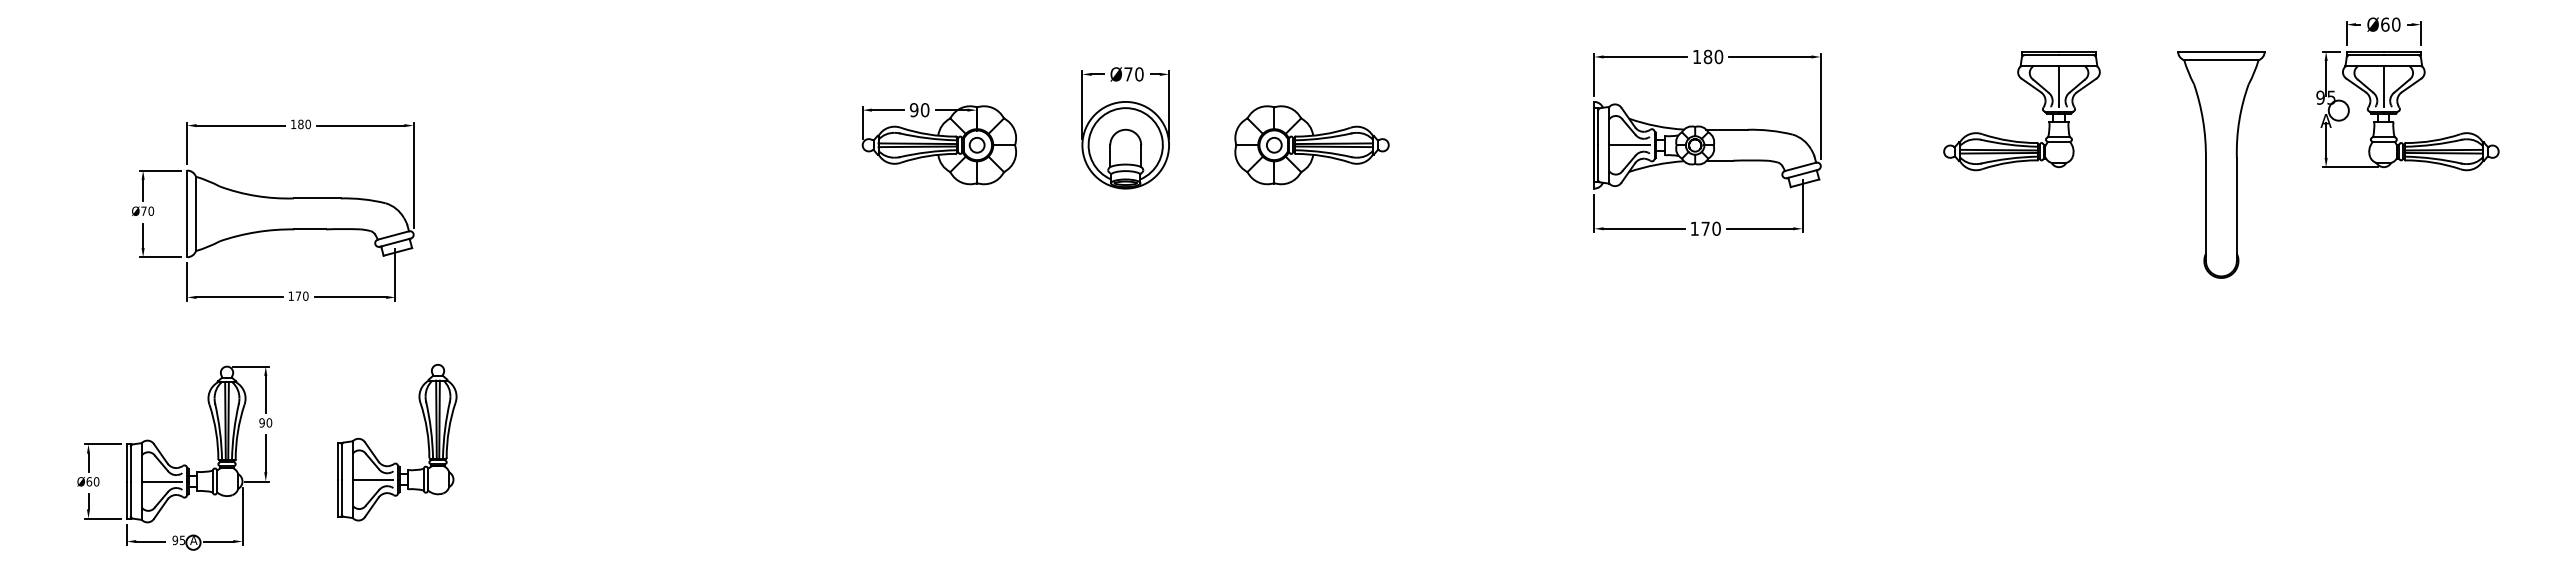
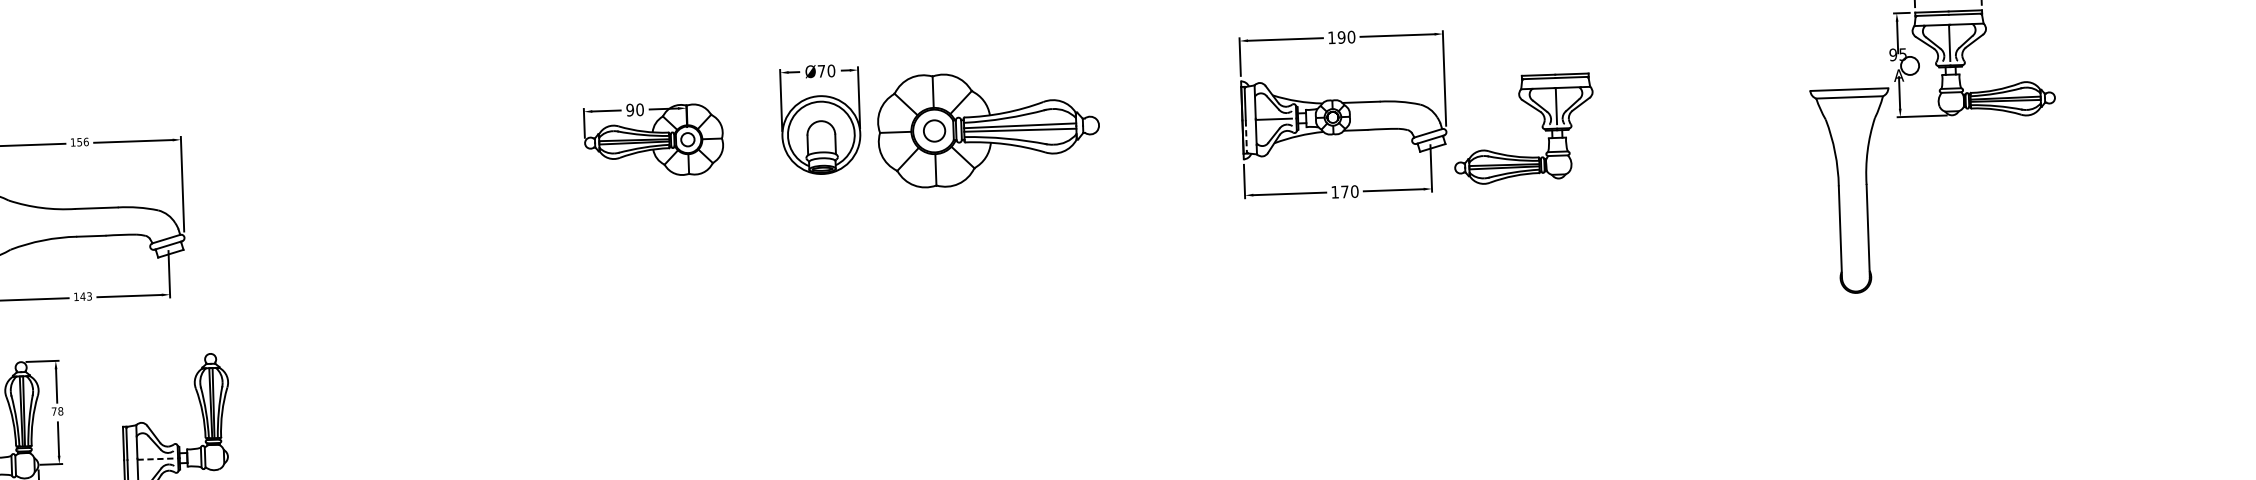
text: (1707, 57) -> (1341, 37), 180 -> 190
part: (2042, 111) -> (1542, 129), moved
text: (304, 124) -> (82, 142), 180 -> 156
part: (1311, 145) -> (988, 129), size x1.6
line: (1598, 163) -> (1246, 136), solid -> dashed
part: (2221, 164) -> (1852, 191), moved
text: (301, 295) -> (85, 295), 170 -> 143
text: (265, 422) -> (57, 411), 90 -> 78
line: (373, 479) -> (156, 458), solid -> dashed

